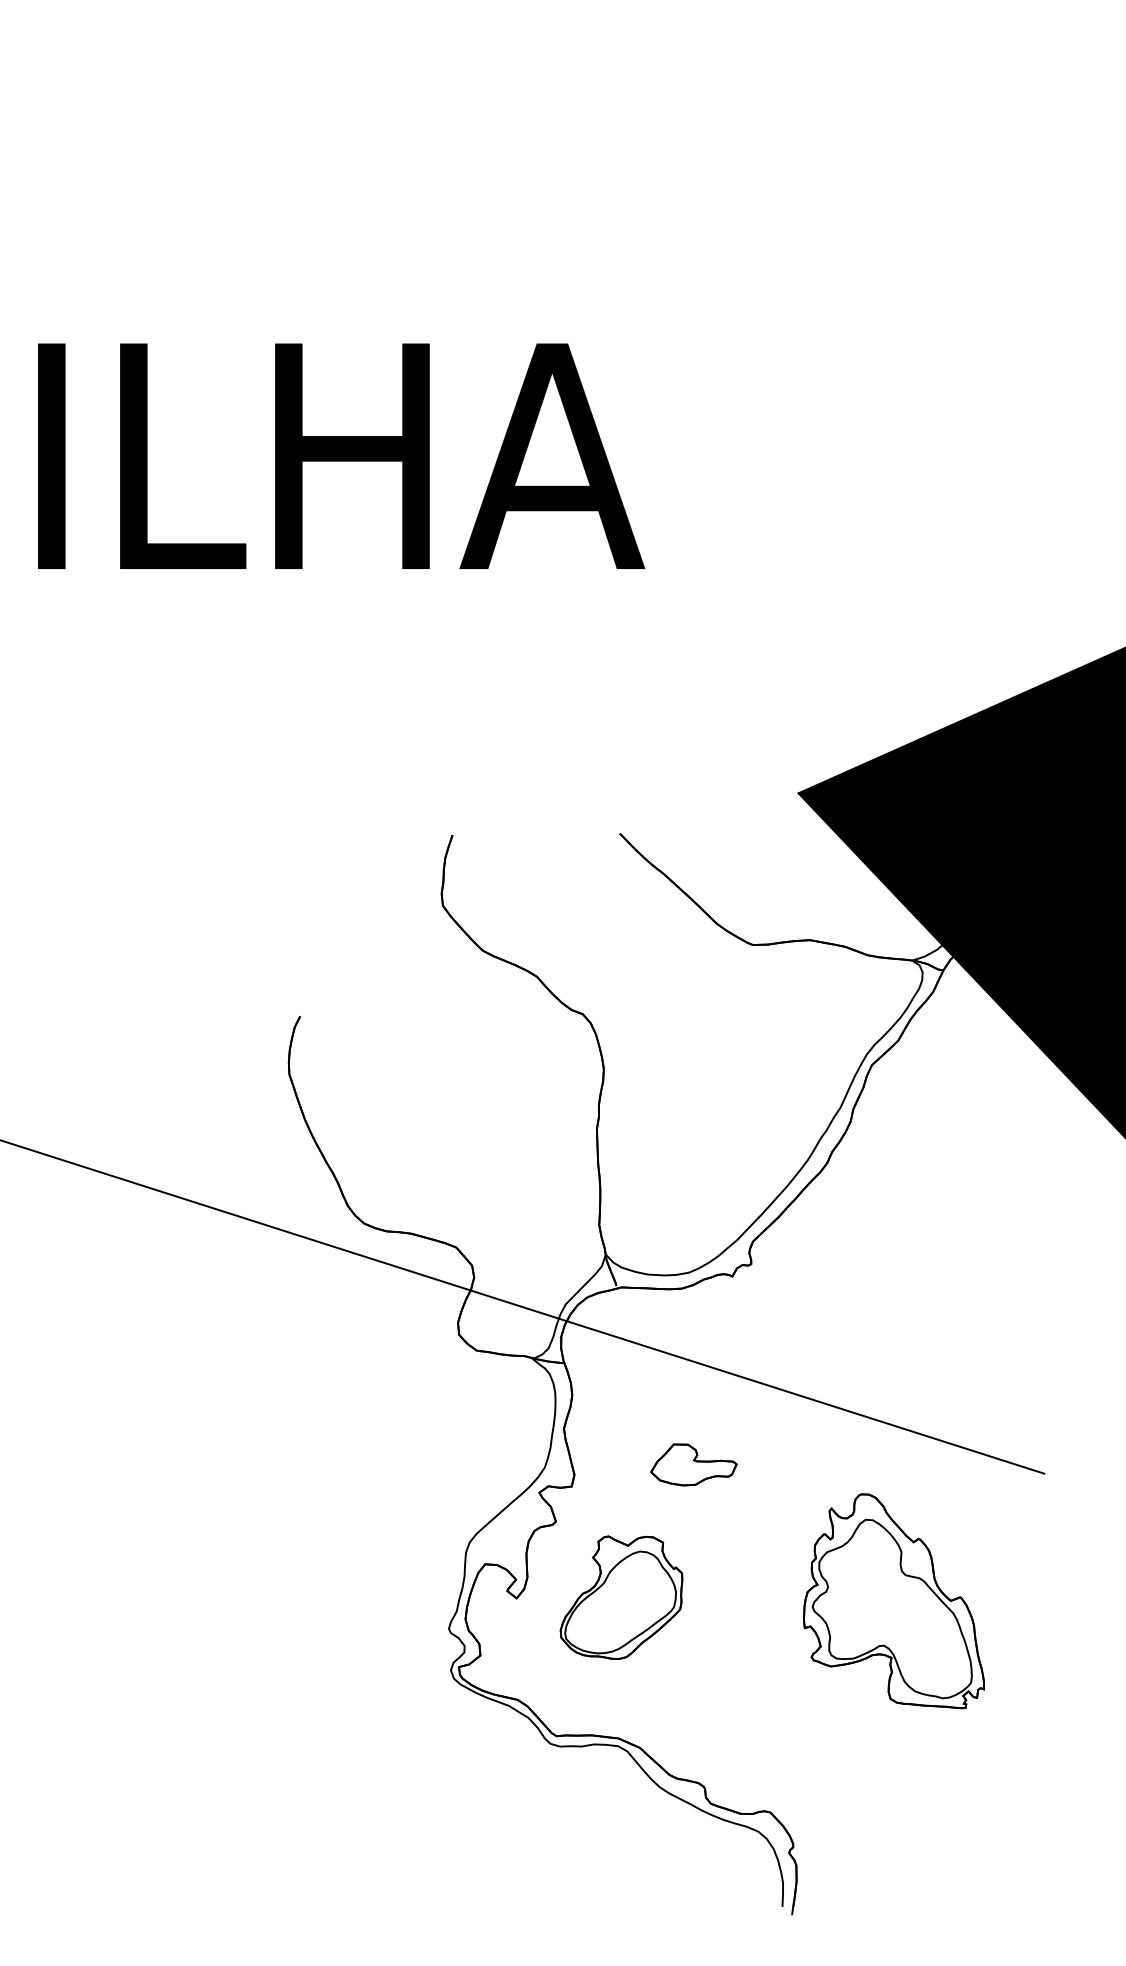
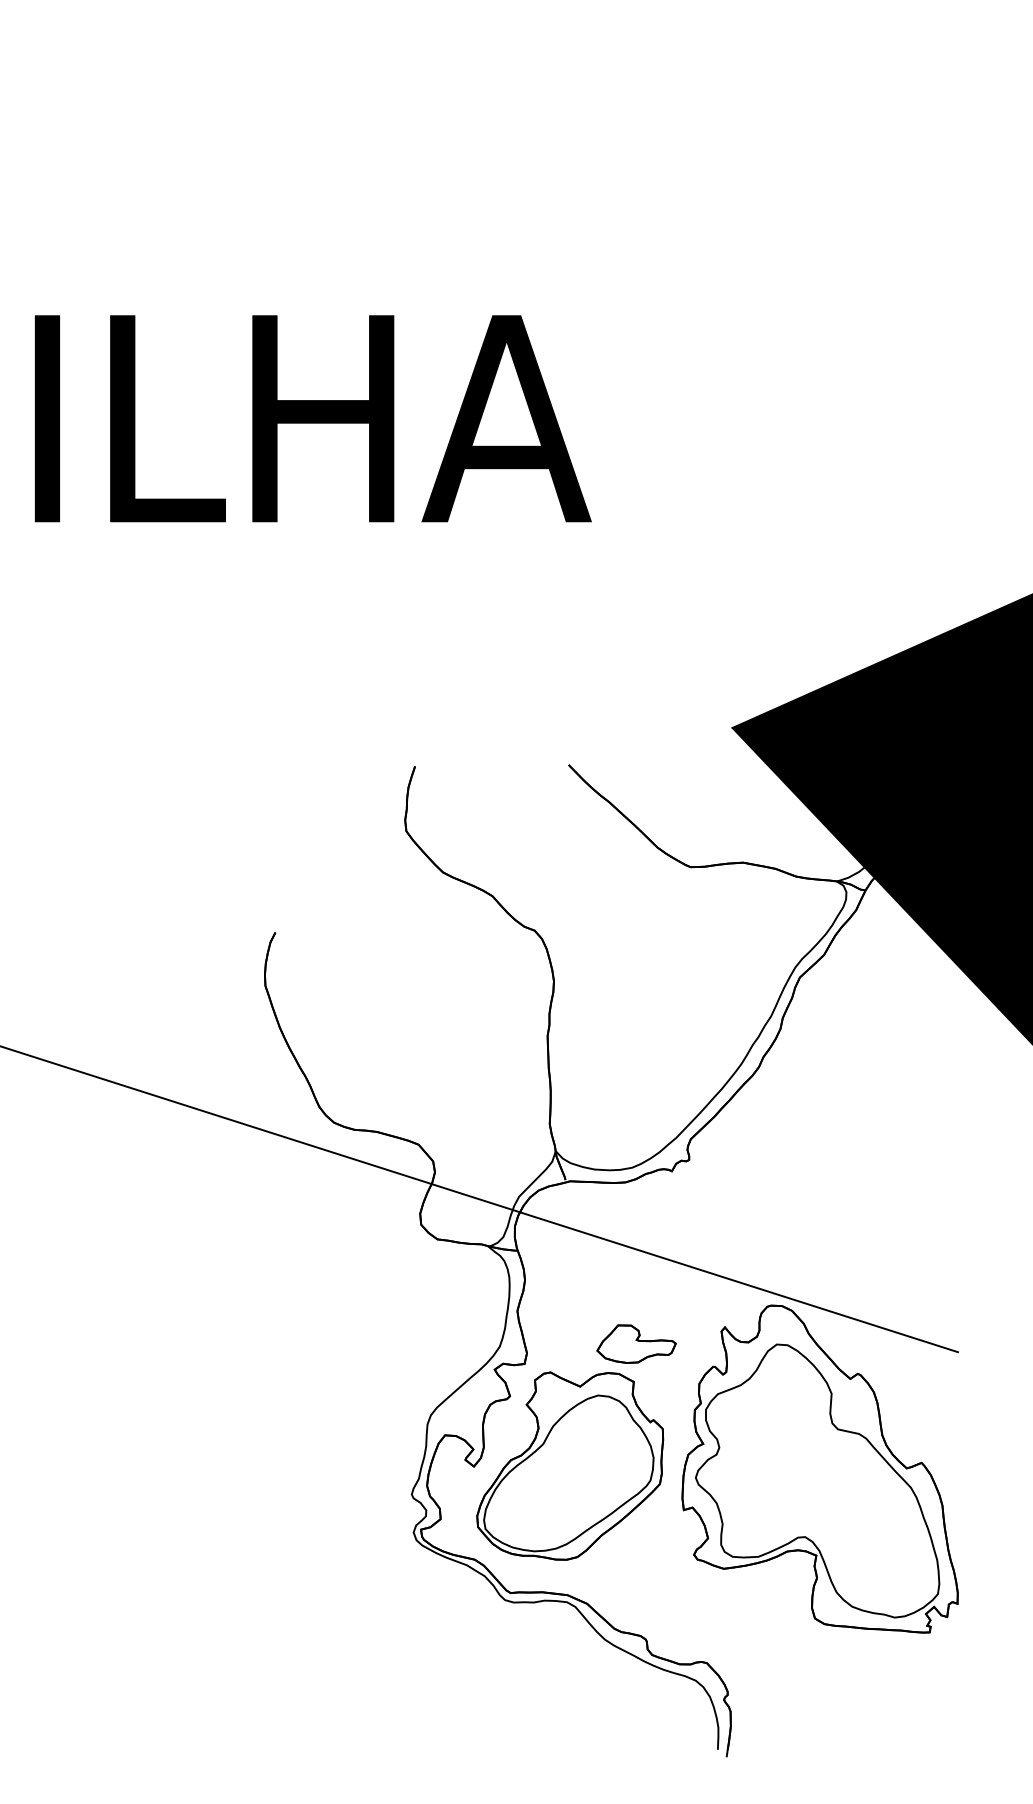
part: (621, 1597) -> (570, 1465), size x1.67
part: (893, 1601) -> (819, 1469), size x1.67

